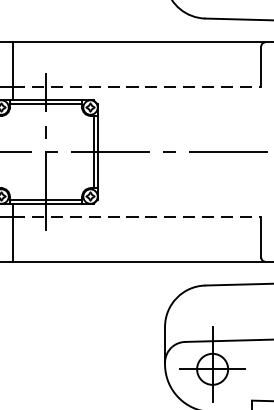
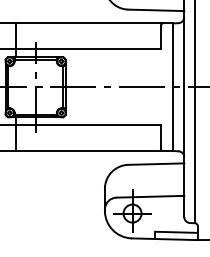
line: (138, 87) -> (89, 49), dashed -> solid
line: (138, 217) -> (89, 125), dashed -> solid

